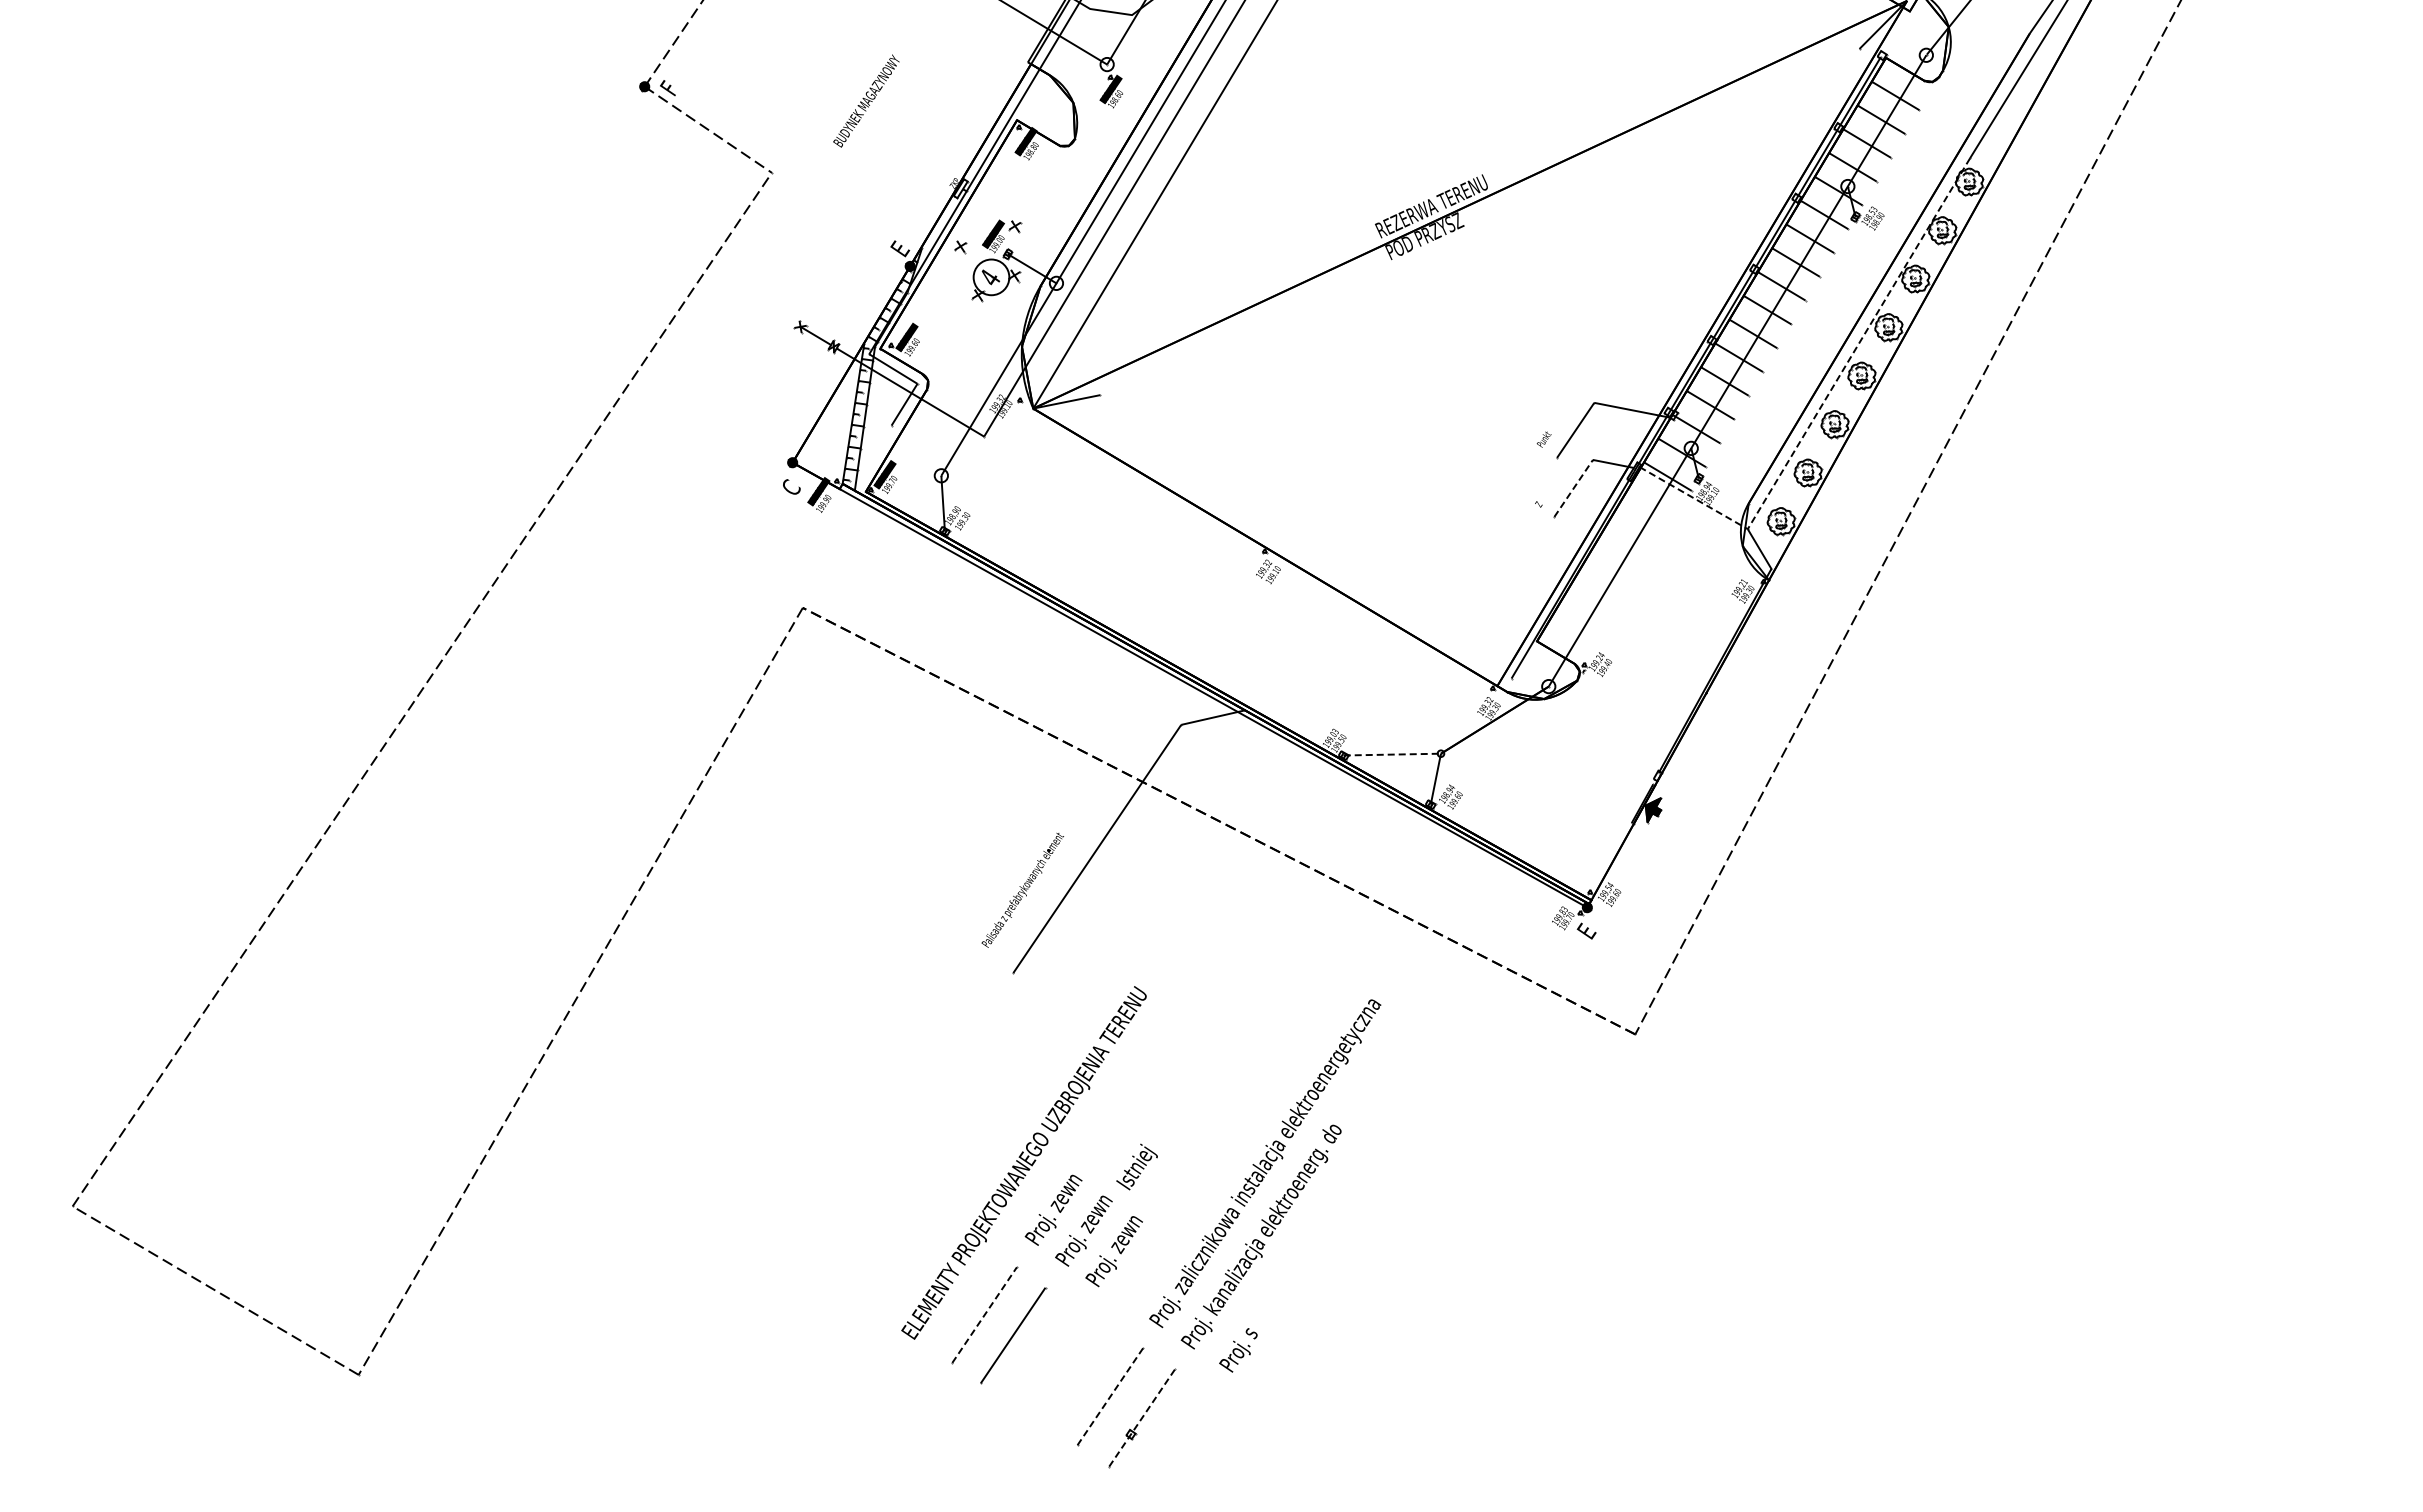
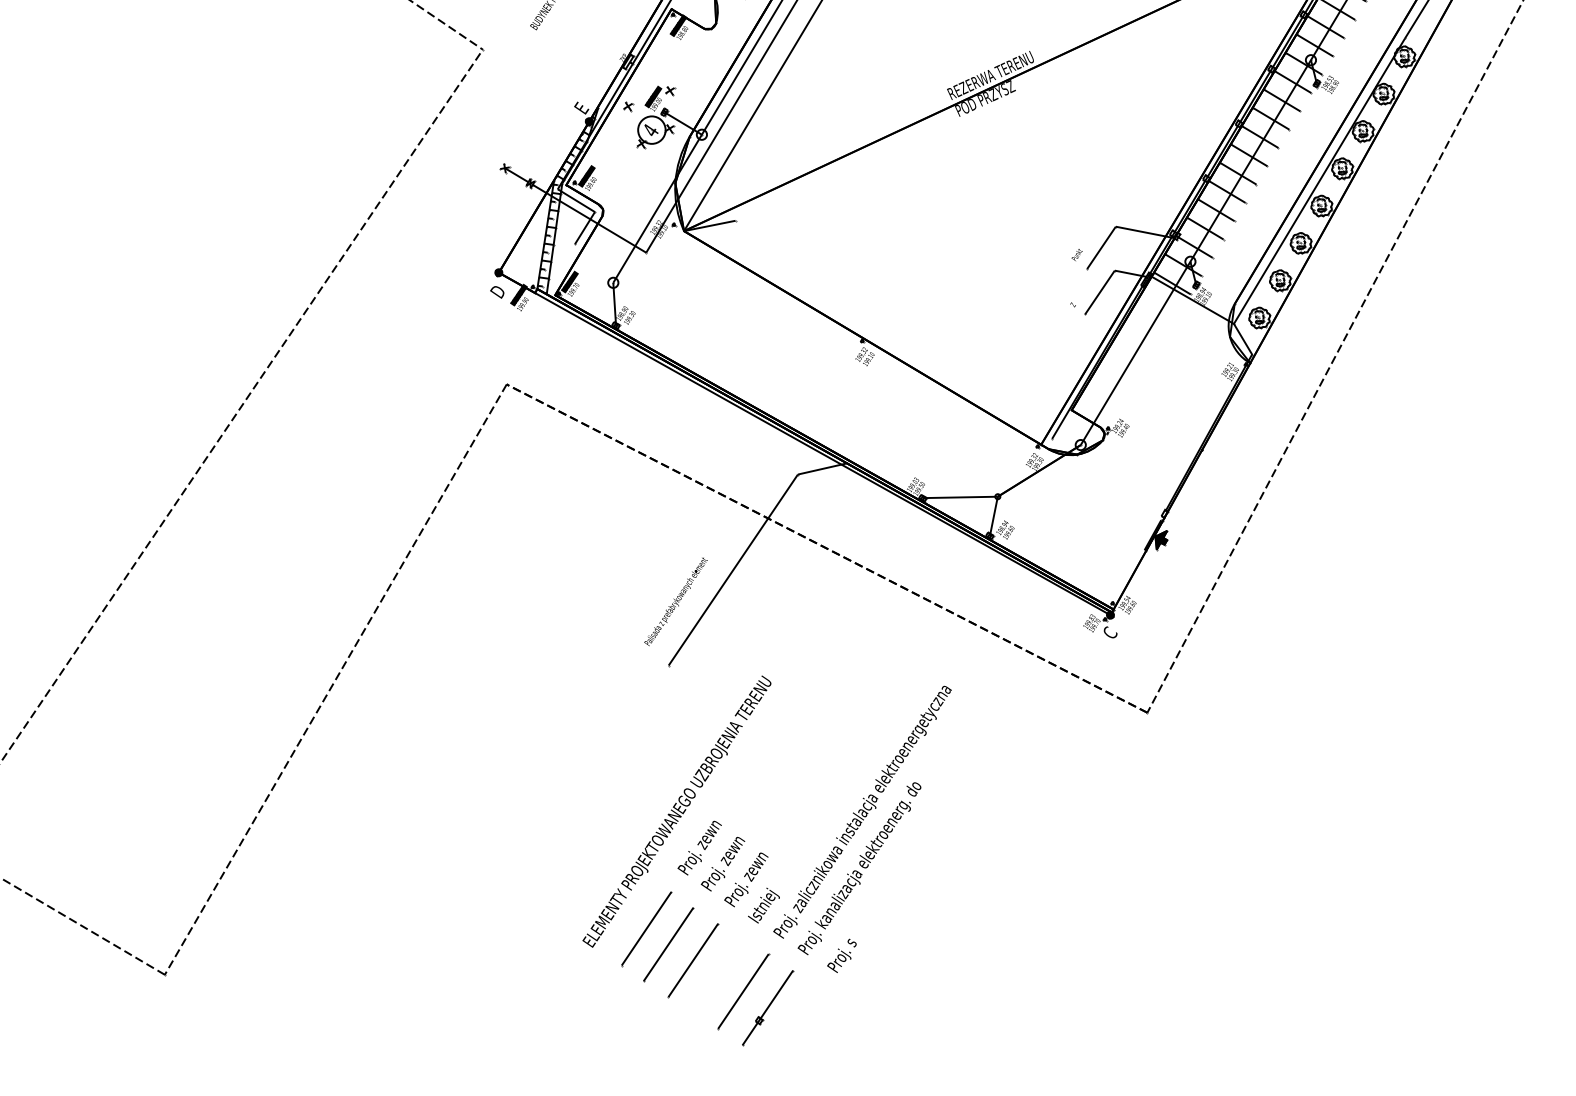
line: (1825, 398) -> (1293, 223), dashed -> solid
text: (790, 487) -> (497, 291), C -> D
line: (1573, 488) -> (1099, 292), dashed -> solid
line: (1392, 754) -> (960, 497), dashed -> solid
text: (1586, 930) -> (1109, 632), E -> C
text: (1136, 1166) -> (763, 905), moved
line: (984, 1315) -> (646, 929), dashed -> solid
line: (1045, 1356) -> (693, 960), added
line: (1110, 1396) -> (743, 991), dashed -> solid
line: (1142, 1417) -> (768, 1007), dashed -> solid

